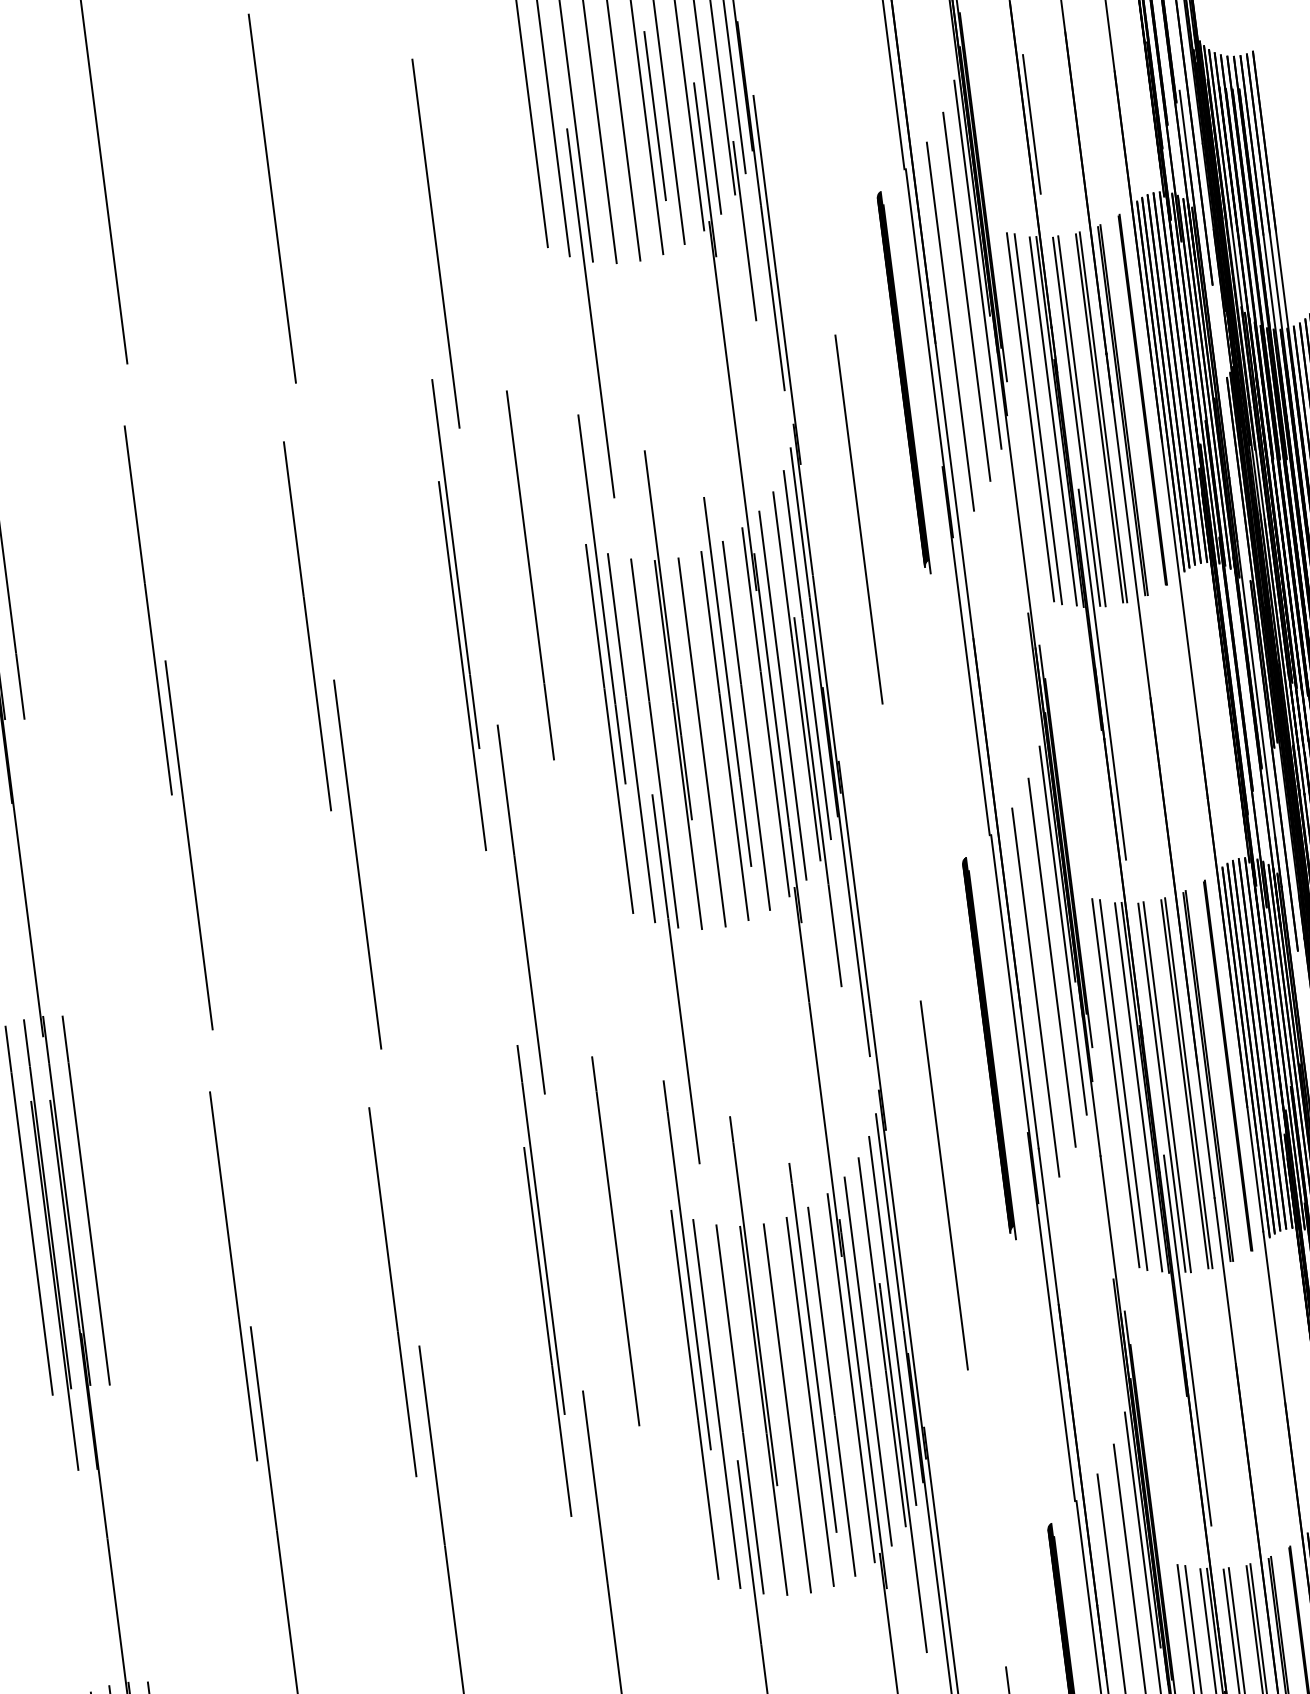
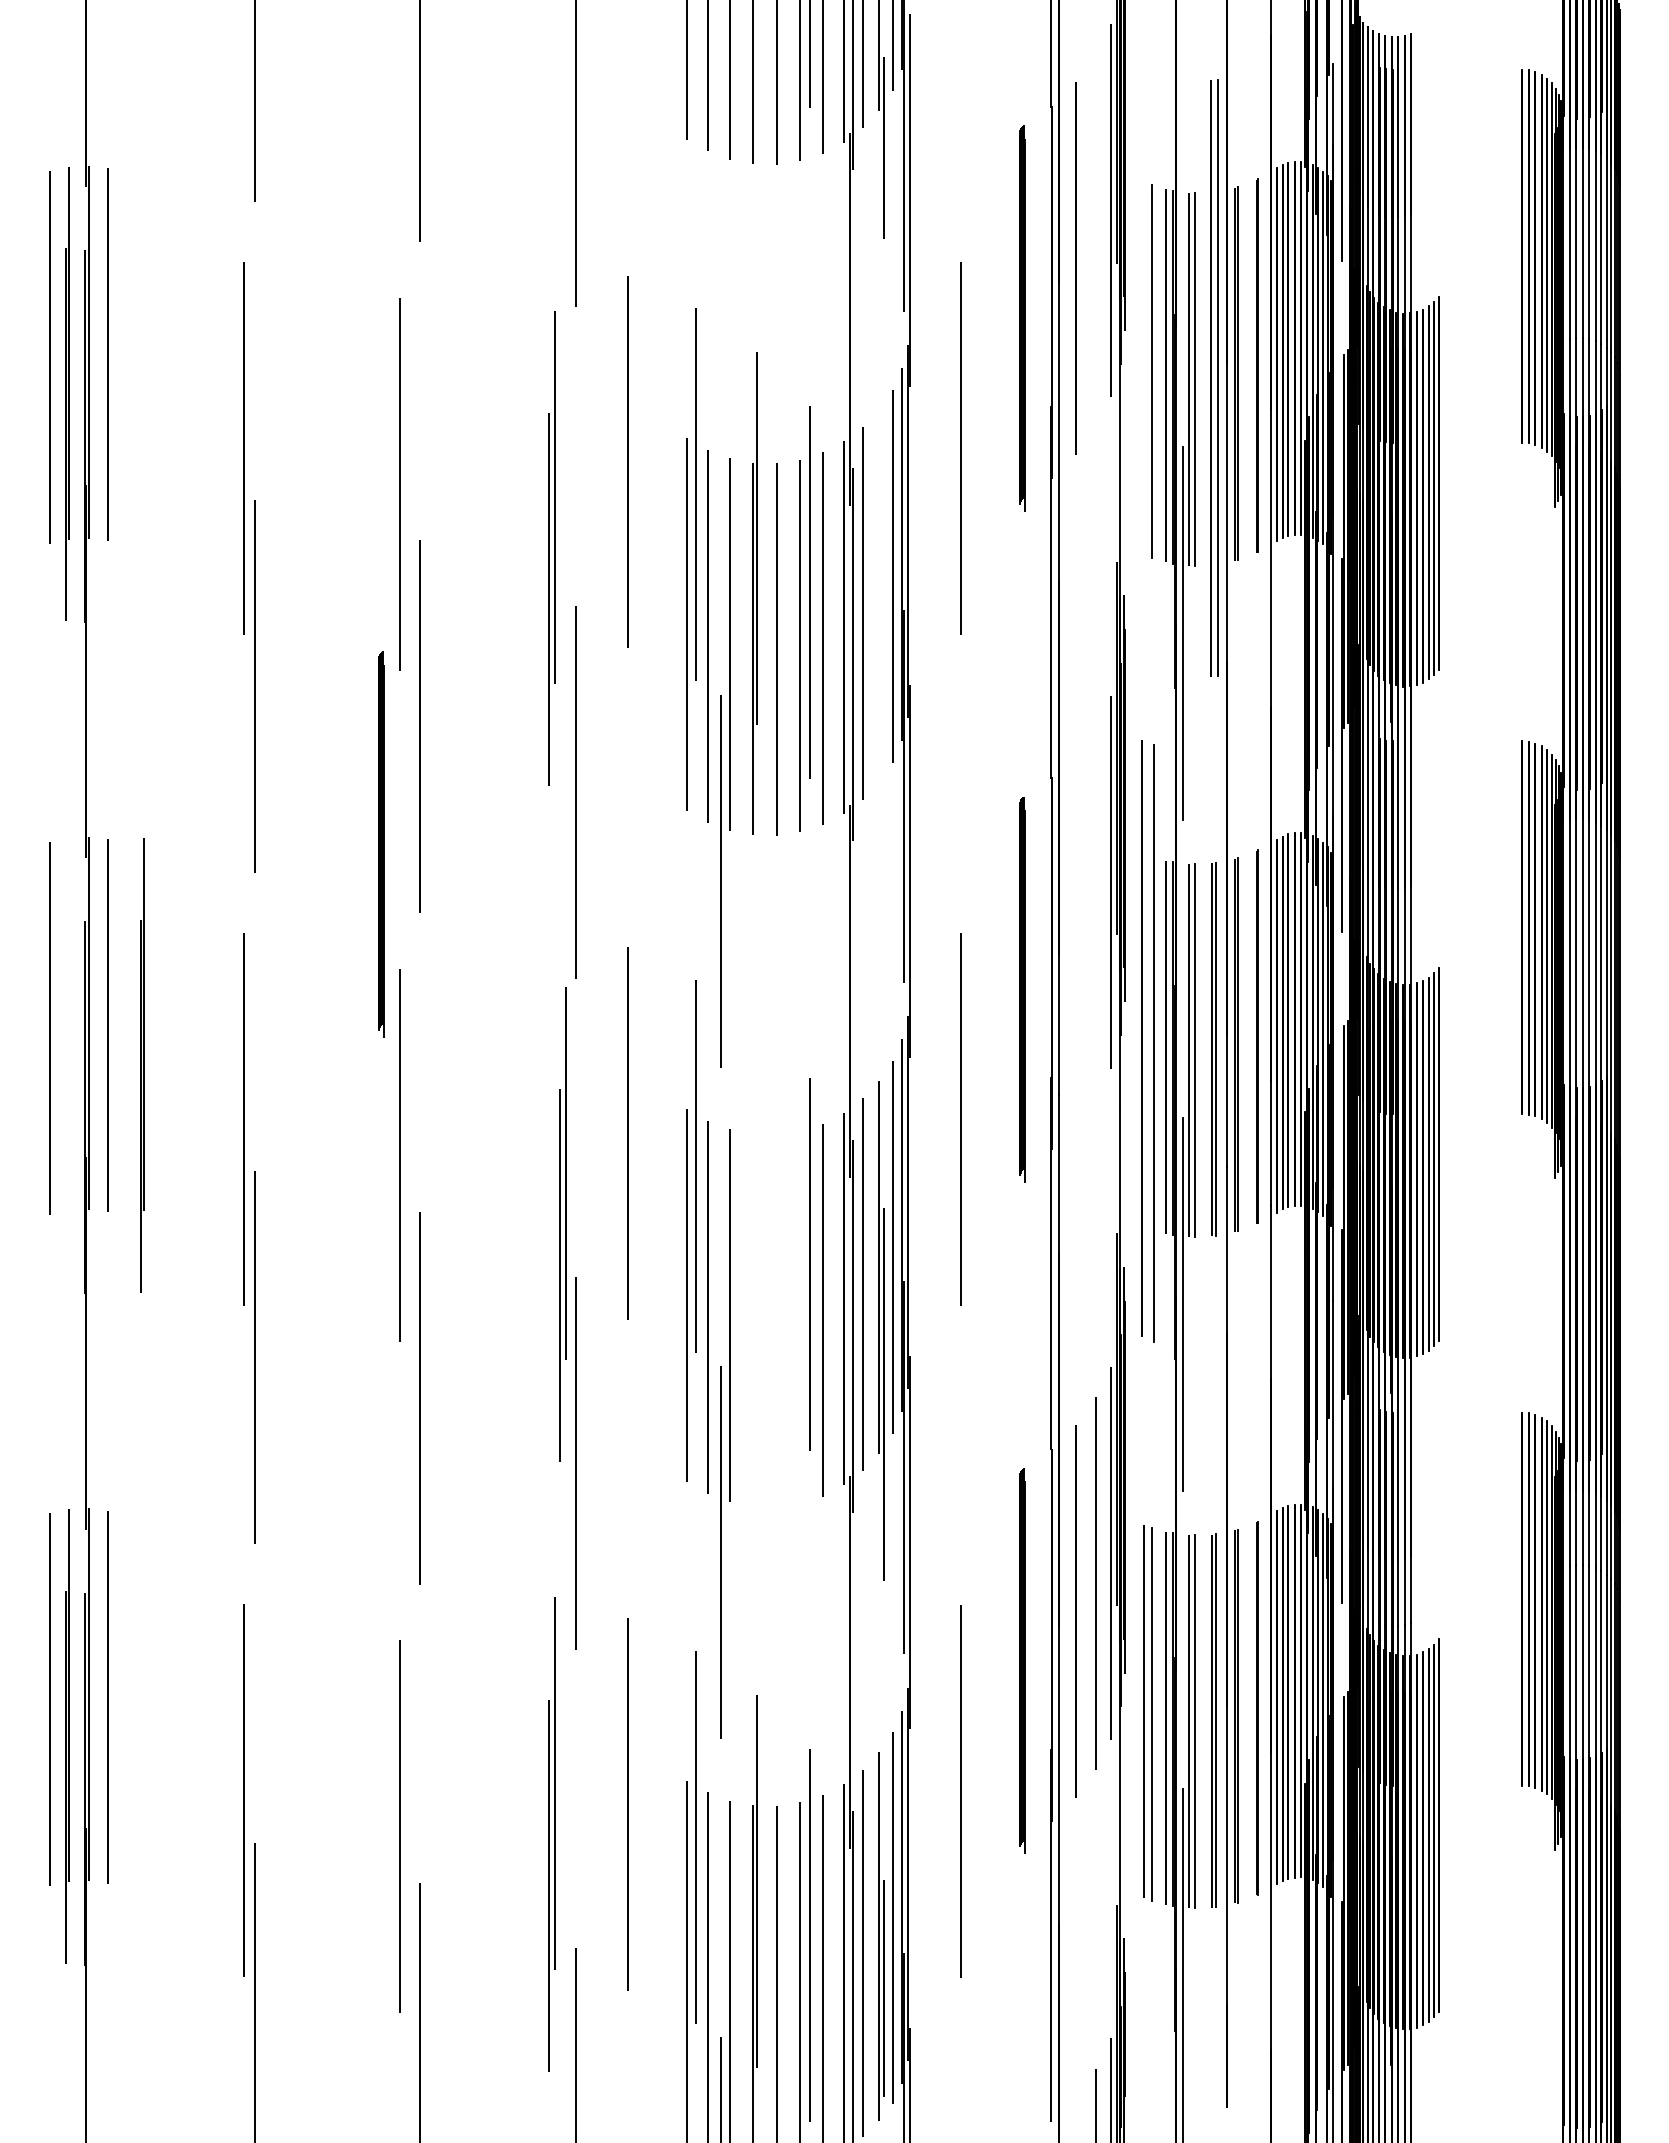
line: (1031, 124) -> (1182, 78), removed
line: (967, 296) -> (1096, 240), removed
line: (591, 313) -> (721, 209), removed
line: (1030, 417) -> (1144, 368), removed
part: (1100, 417) -> (1213, 377), size x1.6
part: (458, 615) -> (551, 548), moved
part: (807, 739) -> (881, 659), removed
line: (1052, 961) -> (1096, 911), removed
part: (334, 986) -> (381, 844), added
line: (1035, 992) -> (1075, 939), removed
part: (1119, 1084) -> (1147, 1041), size x1.6
part: (51, 1245) -> (142, 1065), moved
part: (543, 1280) -> (562, 1224), moved
part: (758, 1356) -> (754, 1265), removed
line: (809, 1402) -> (799, 1317), removed
line: (786, 1408) -> (776, 1320), removed

